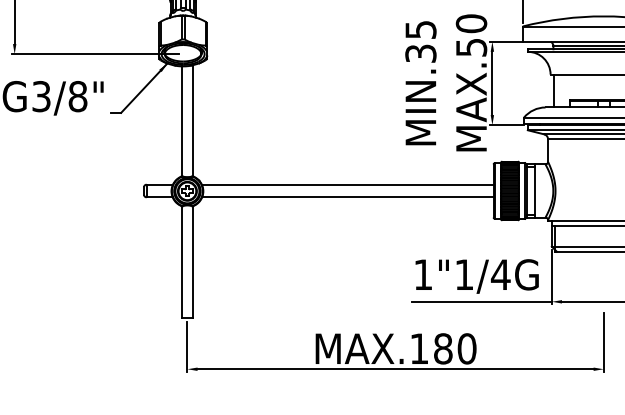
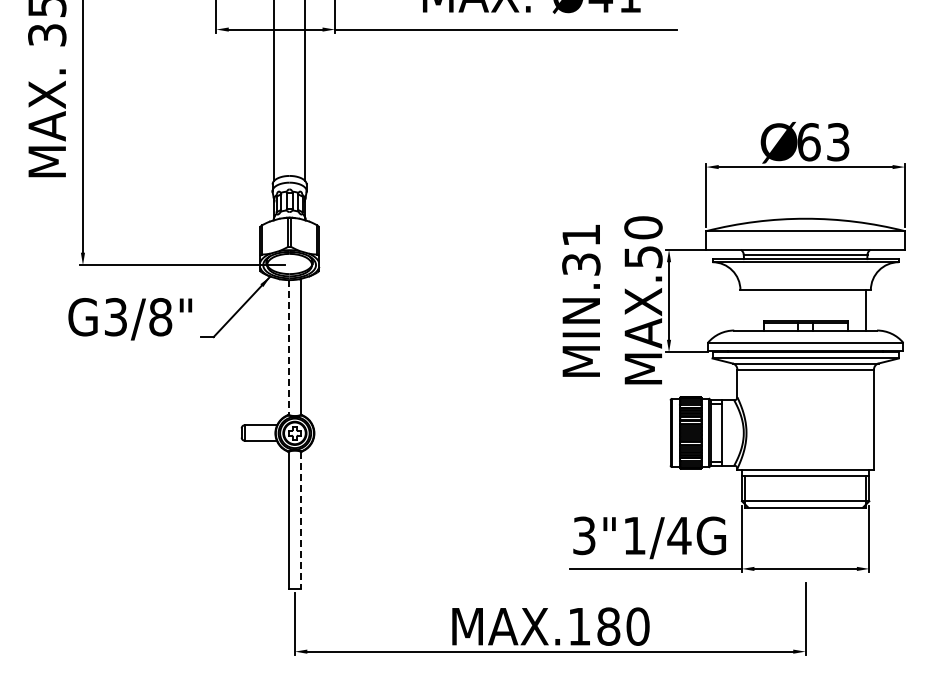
text: (421, 30) -> (581, 235), MIN.35 -> MIN.31
line: (554, 91) -> (745, 310), removed
line: (182, 122) -> (288, 348), solid -> dashed
line: (347, 184) -> (491, 425), removed
line: (347, 197) -> (491, 440), removed
line: (192, 262) -> (301, 520), solid -> dashed
text: (423, 274) -> (584, 535), 1"1/4G -> 3"1/4G

